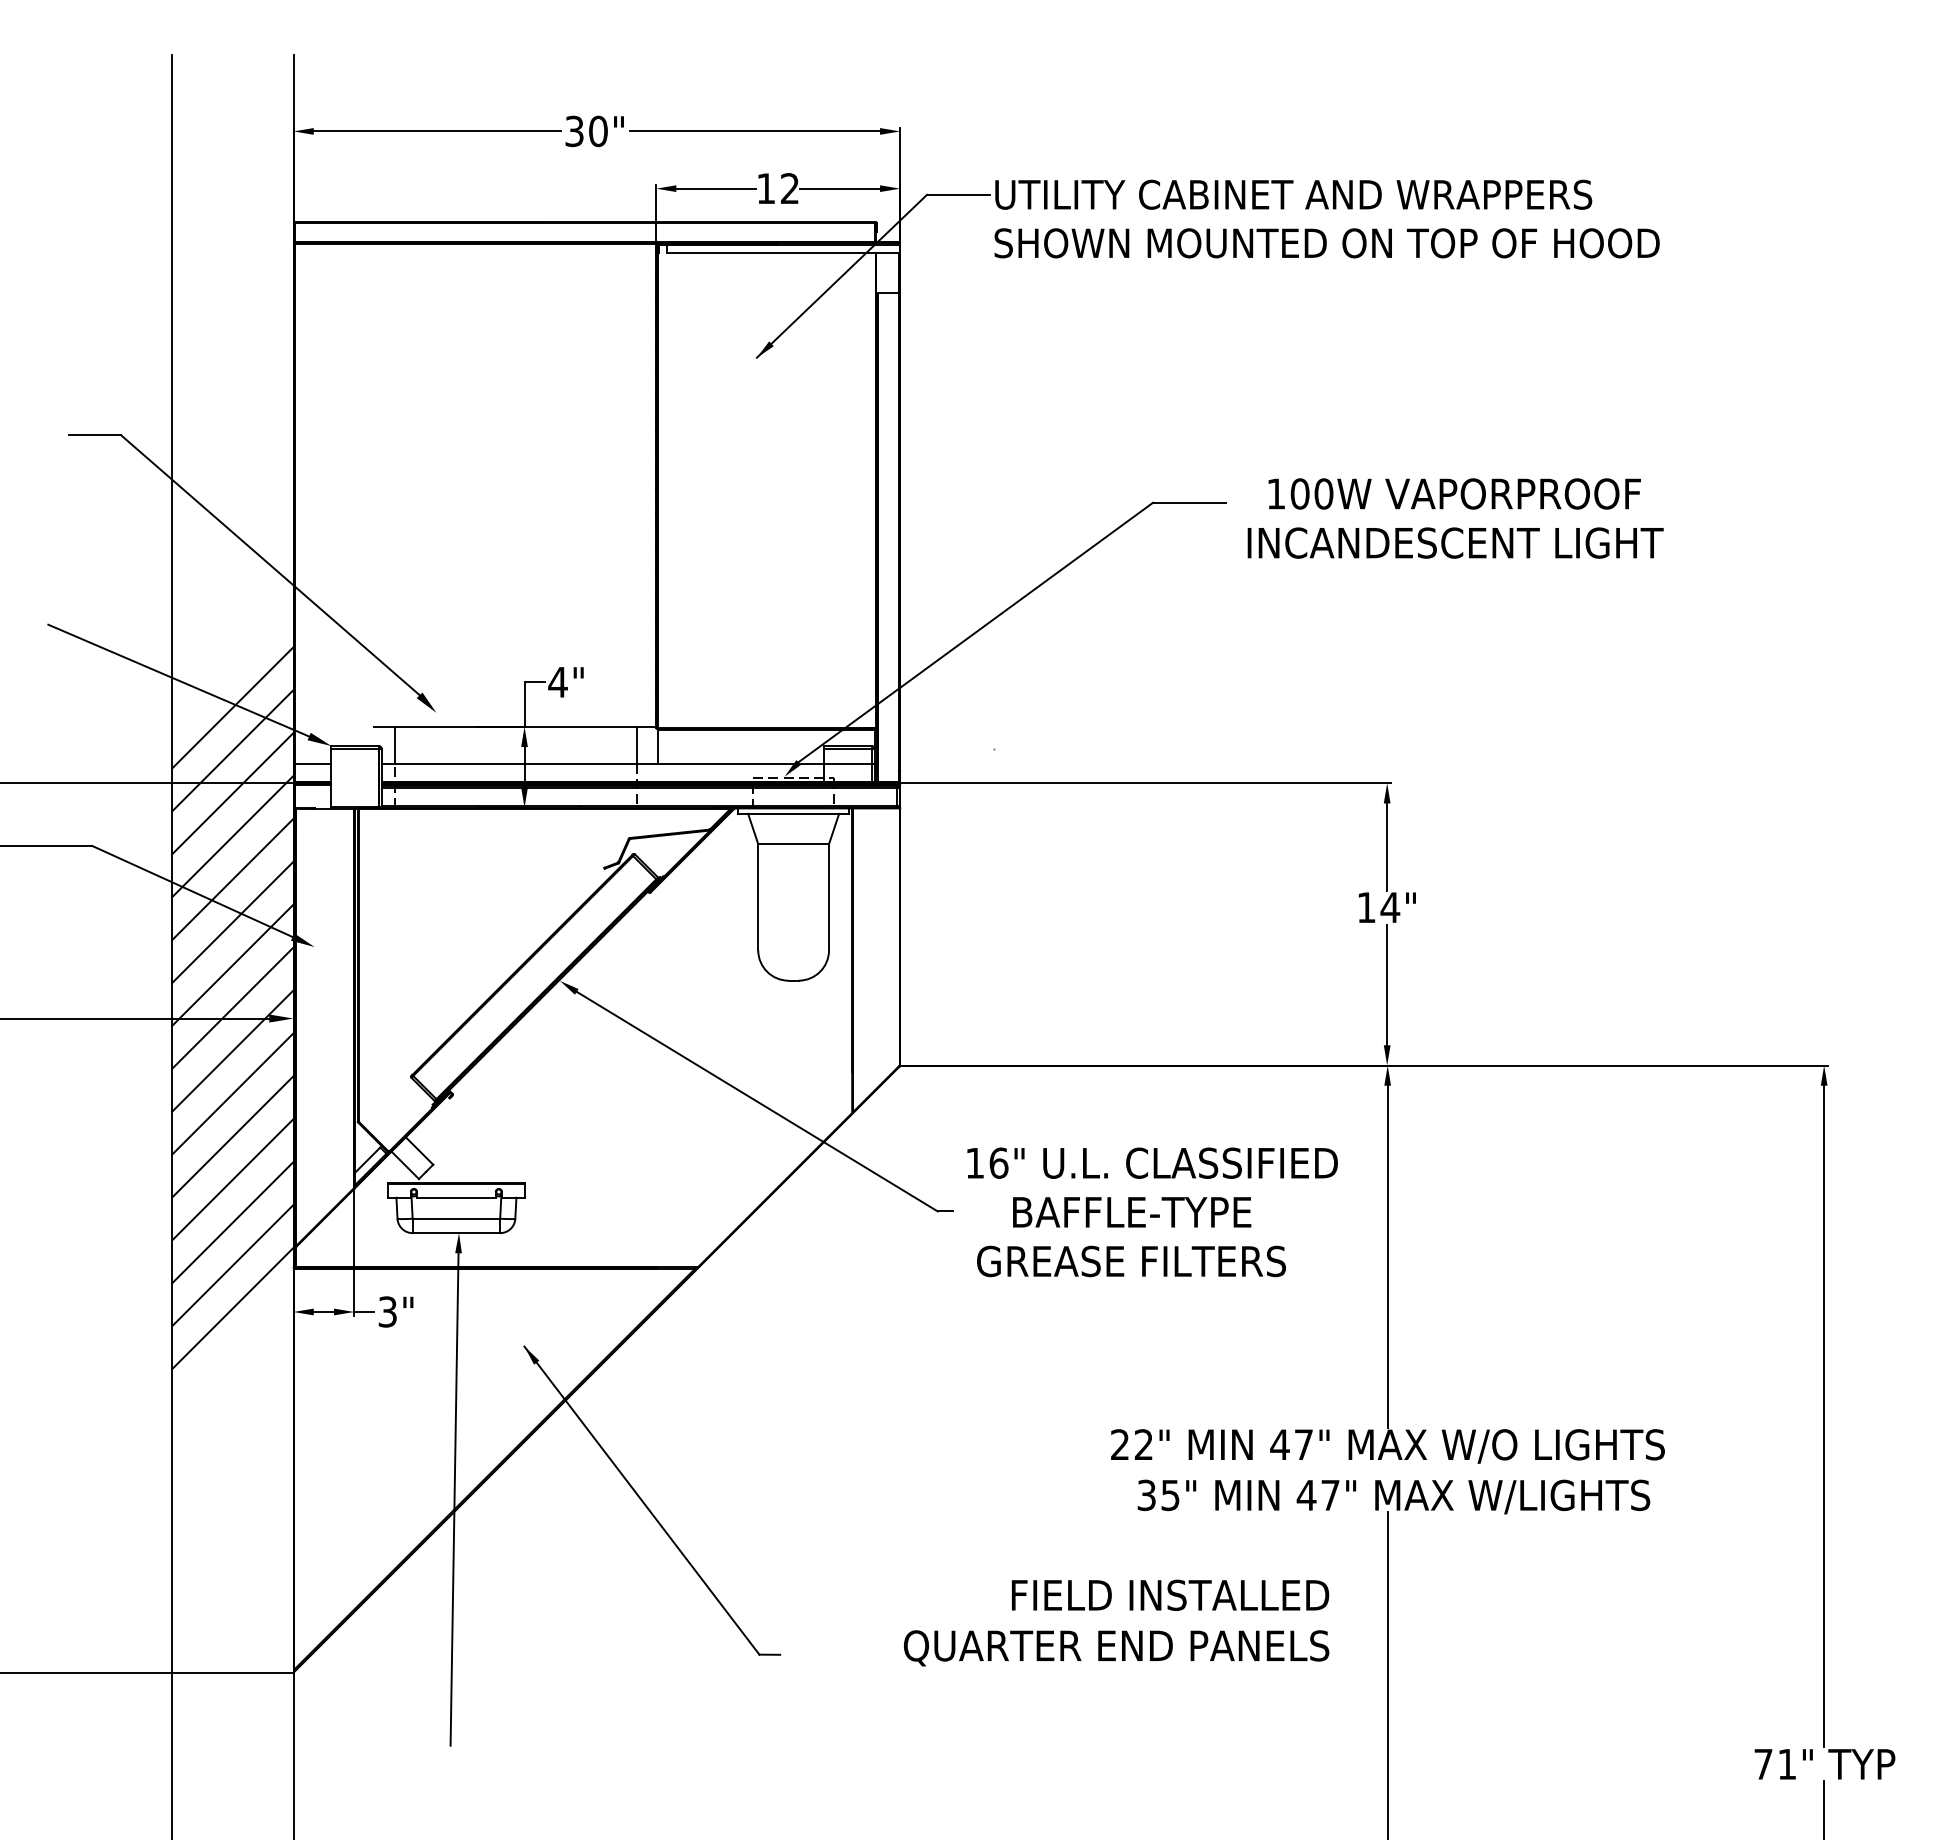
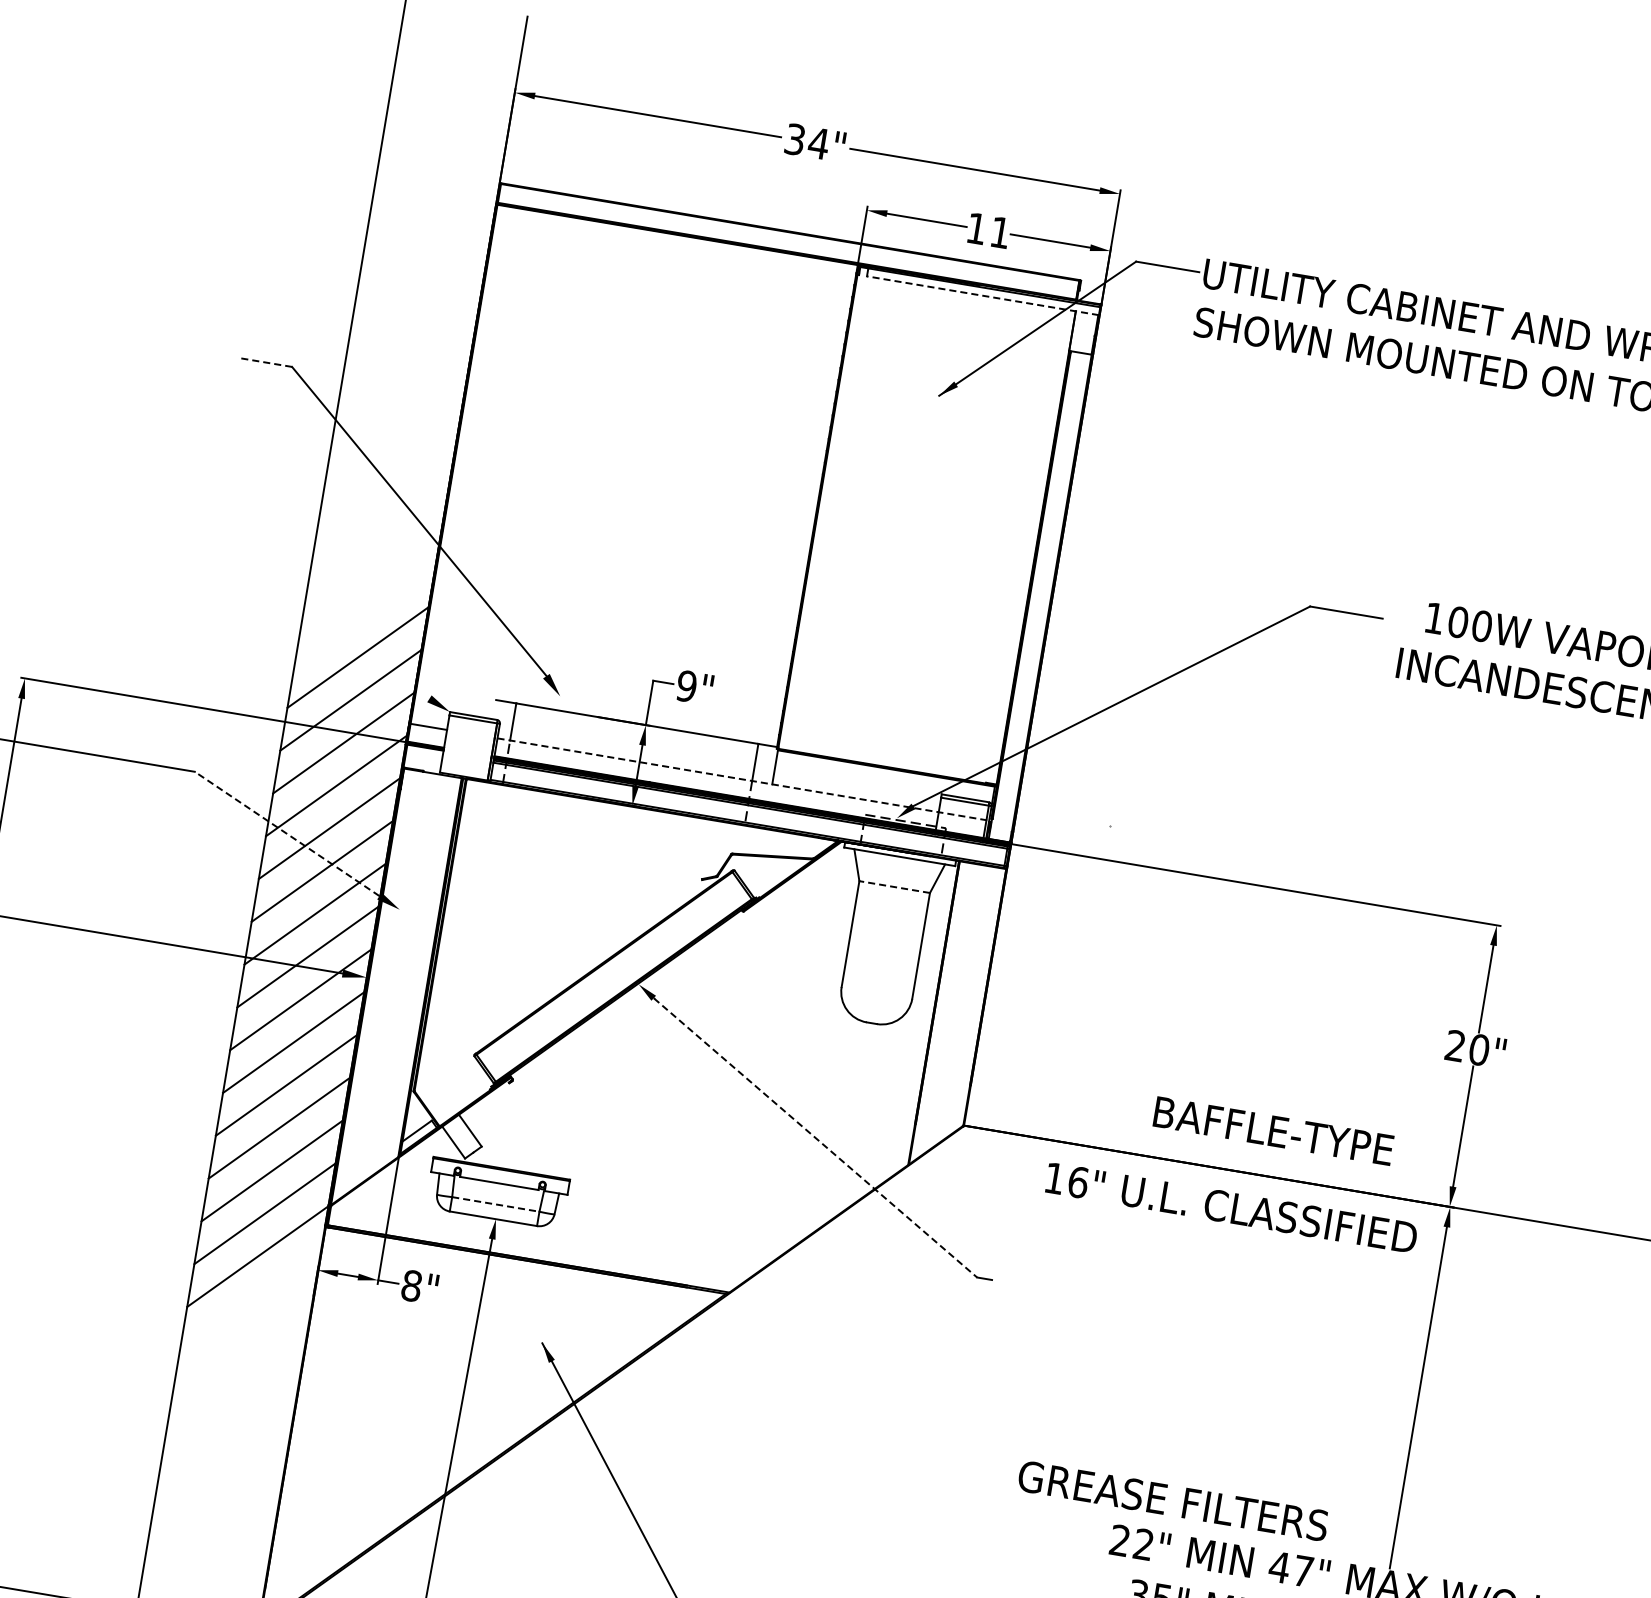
text: (598, 131) -> (819, 143), 30" -> 34"
text: (789, 188) -> (999, 232), 12 -> 11
line: (782, 253) -> (982, 296), solid -> dashed
line: (94, 435) -> (265, 362), solid -> dashed
line: (178, 680) -> (308, 621), removed
text: (557, 681) -> (686, 685), 4" -> 9"
line: (629, 763) -> (744, 779), solid -> dashed
line: (793, 844) -> (894, 887), solid -> dashed
line: (191, 891) -> (286, 833), solid -> dashed
text: (1378, 907) -> (1467, 1047), 14" -> 20"
line: (757, 1101) -> (815, 1137), solid -> dashed
text: (1152, 1162) -> (1231, 1207), moved
text: (1132, 1212) -> (1274, 1131), moved
line: (456, 1218) -> (495, 1204), solid -> dashed
text: (1131, 1261) -> (1173, 1501), moved
text: (387, 1311) -> (411, 1285), 3" -> 8"

